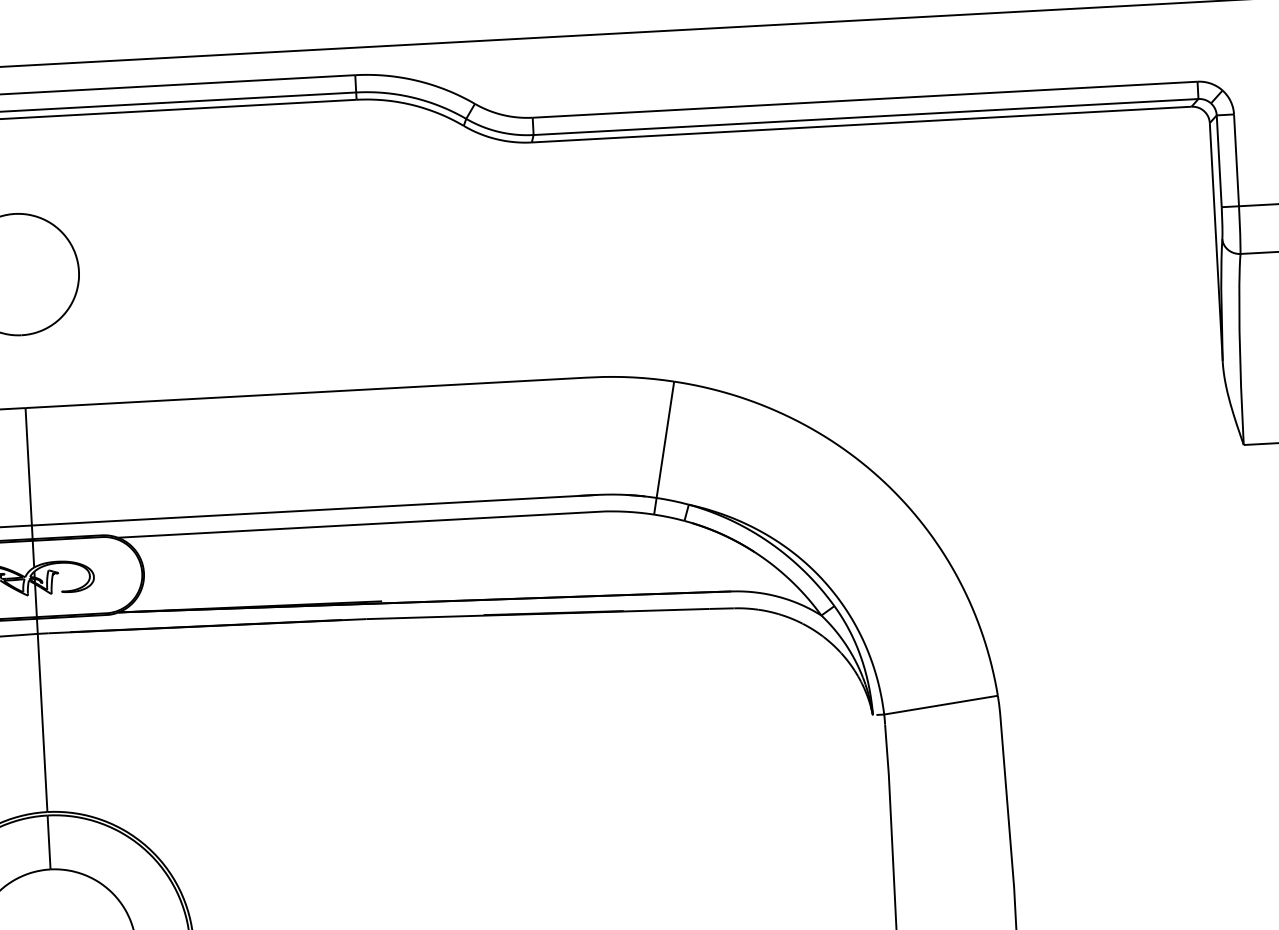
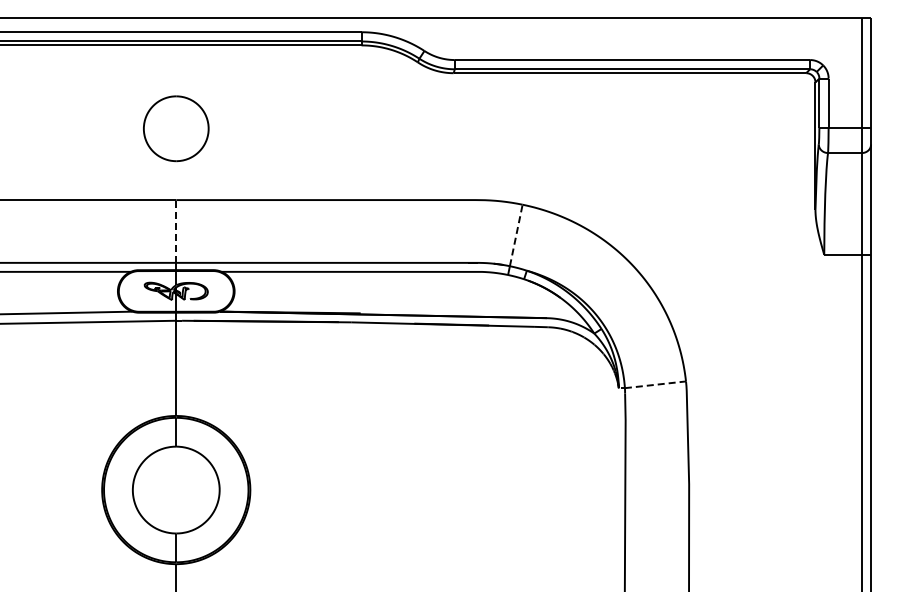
line: (665, 437) -> (516, 234), solid -> dashed
line: (29, 464) -> (176, 230), solid -> dashed
line: (941, 704) -> (655, 384), solid -> dashed

